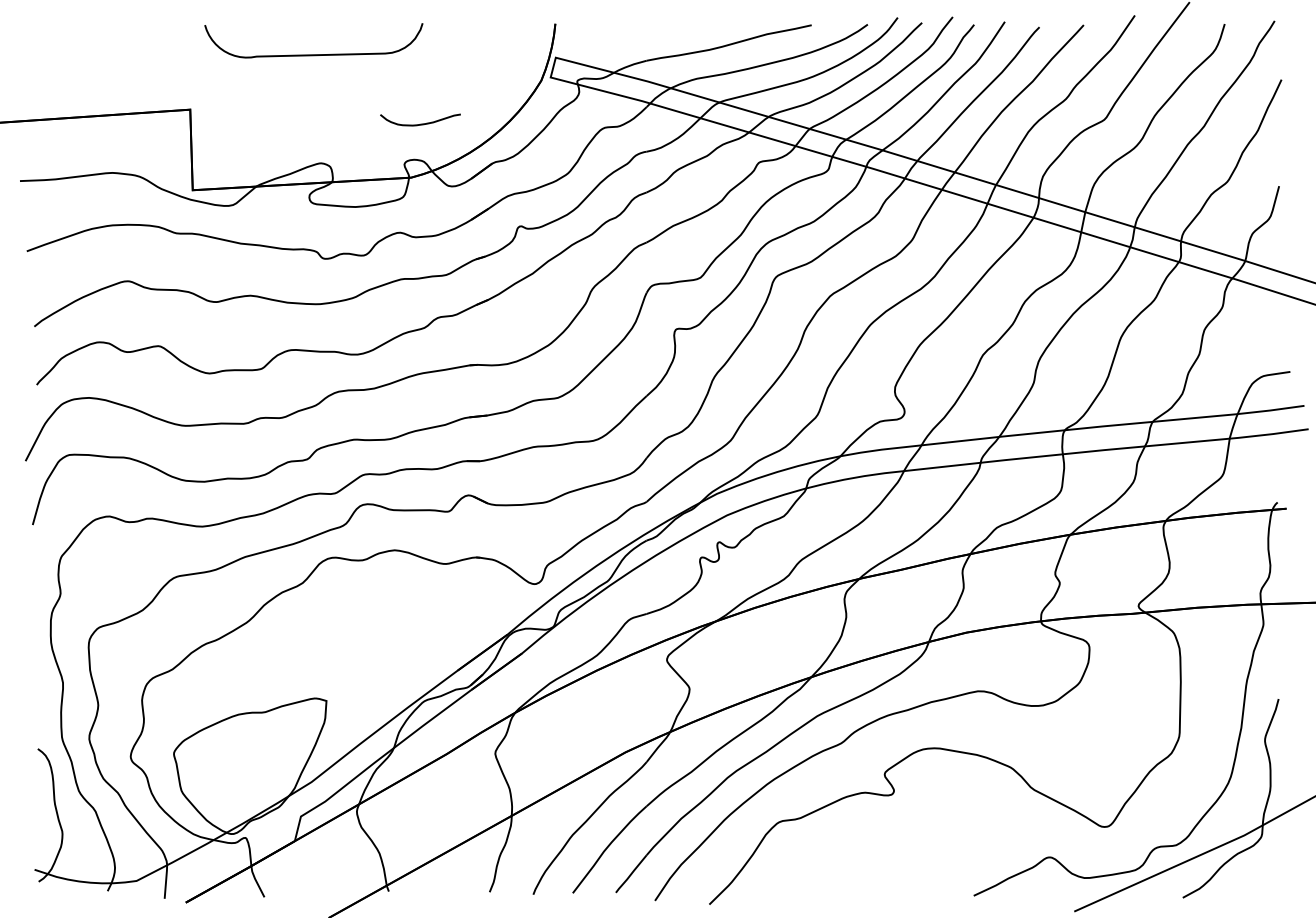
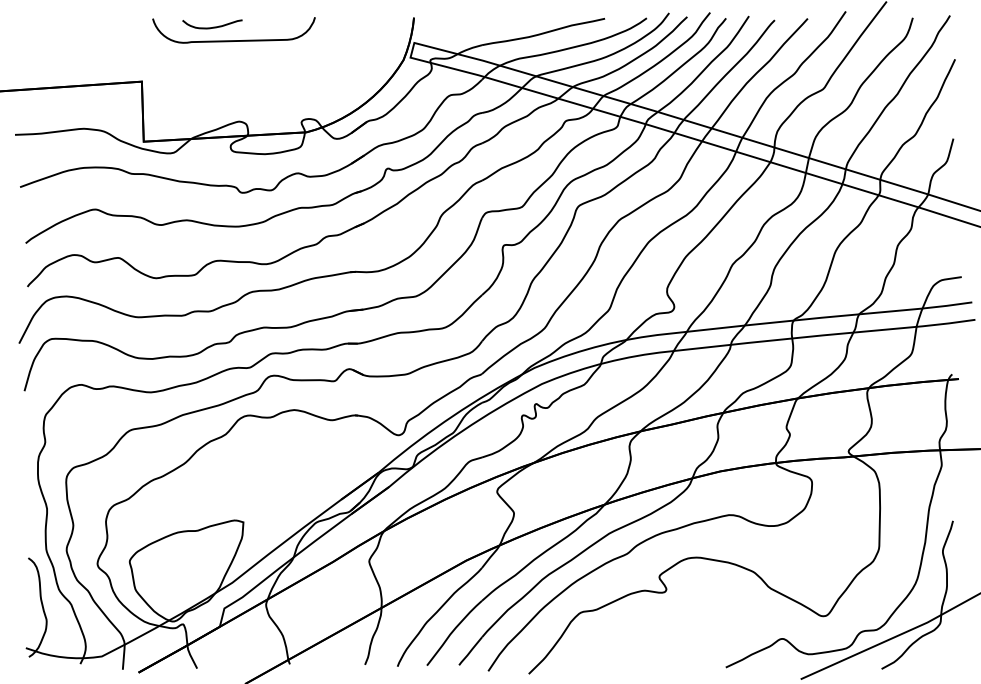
curve: (421, 122) -> (213, 26), moved

